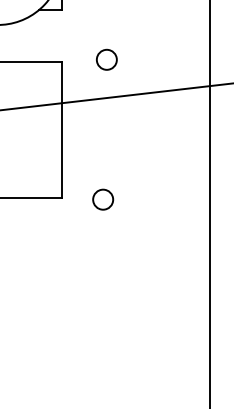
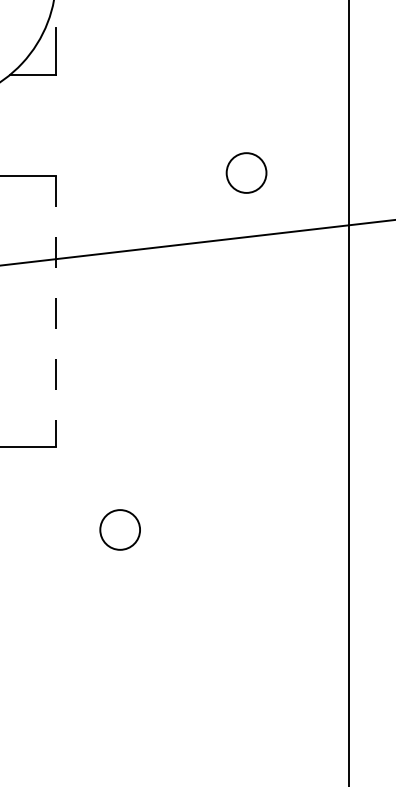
circle: (106, 59) -> (245, 172), moved
line: (61, 130) -> (55, 313), solid -> dashed
circle: (103, 199) -> (120, 529), moved

